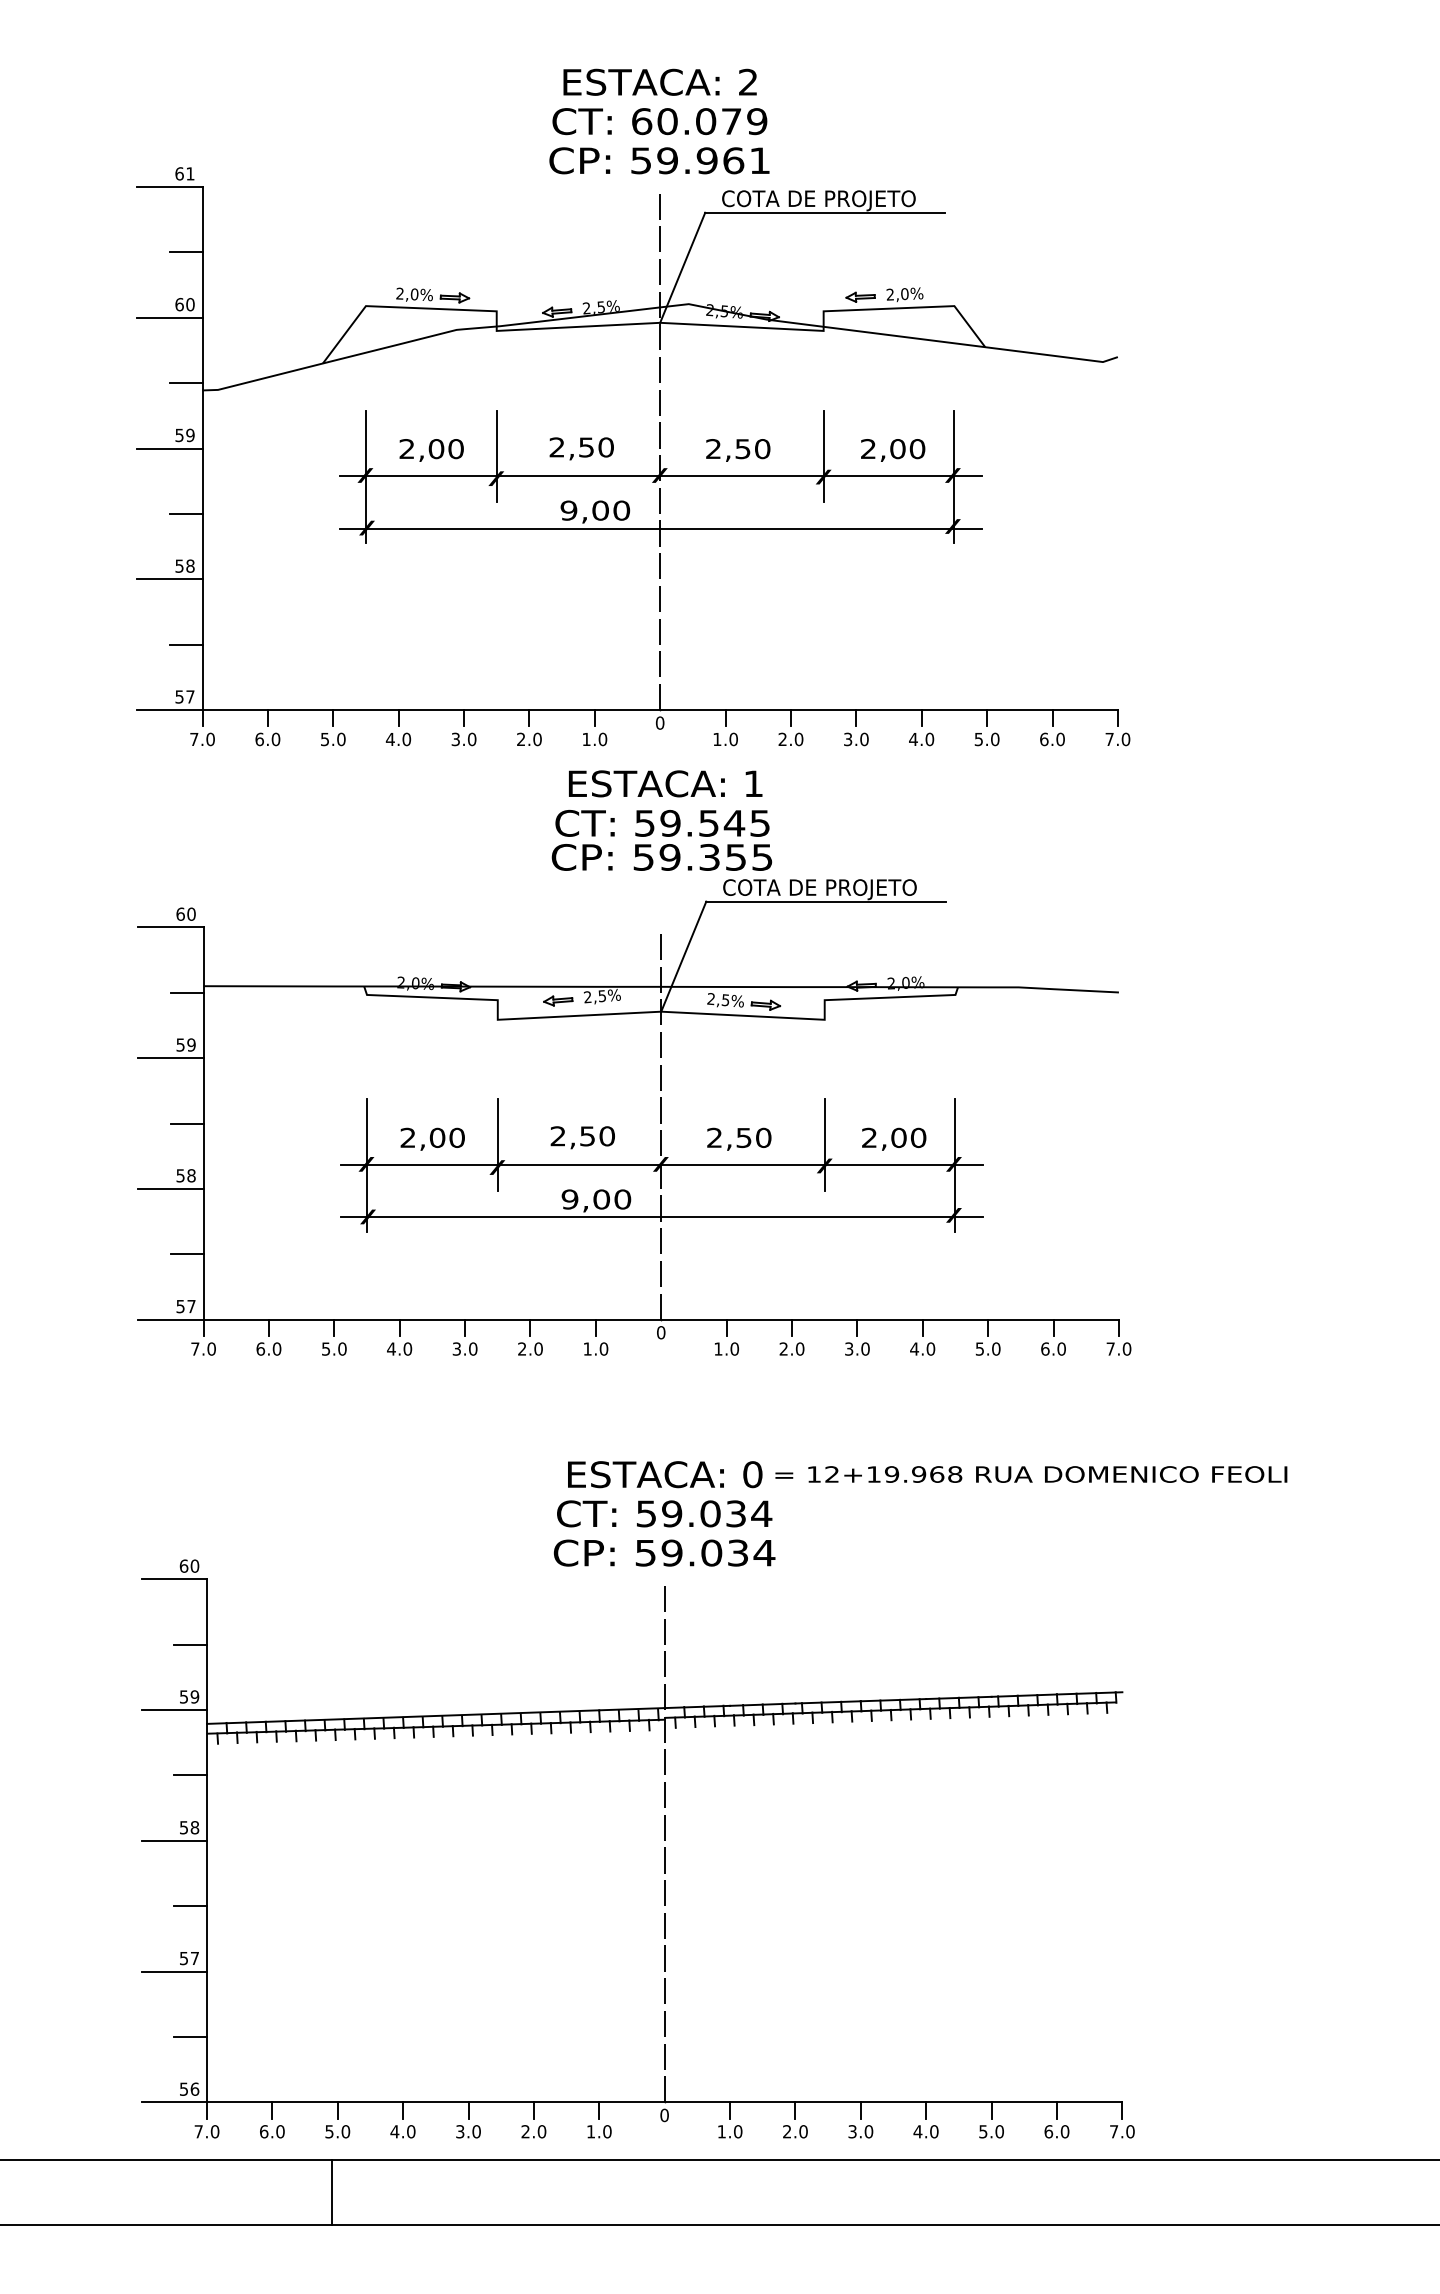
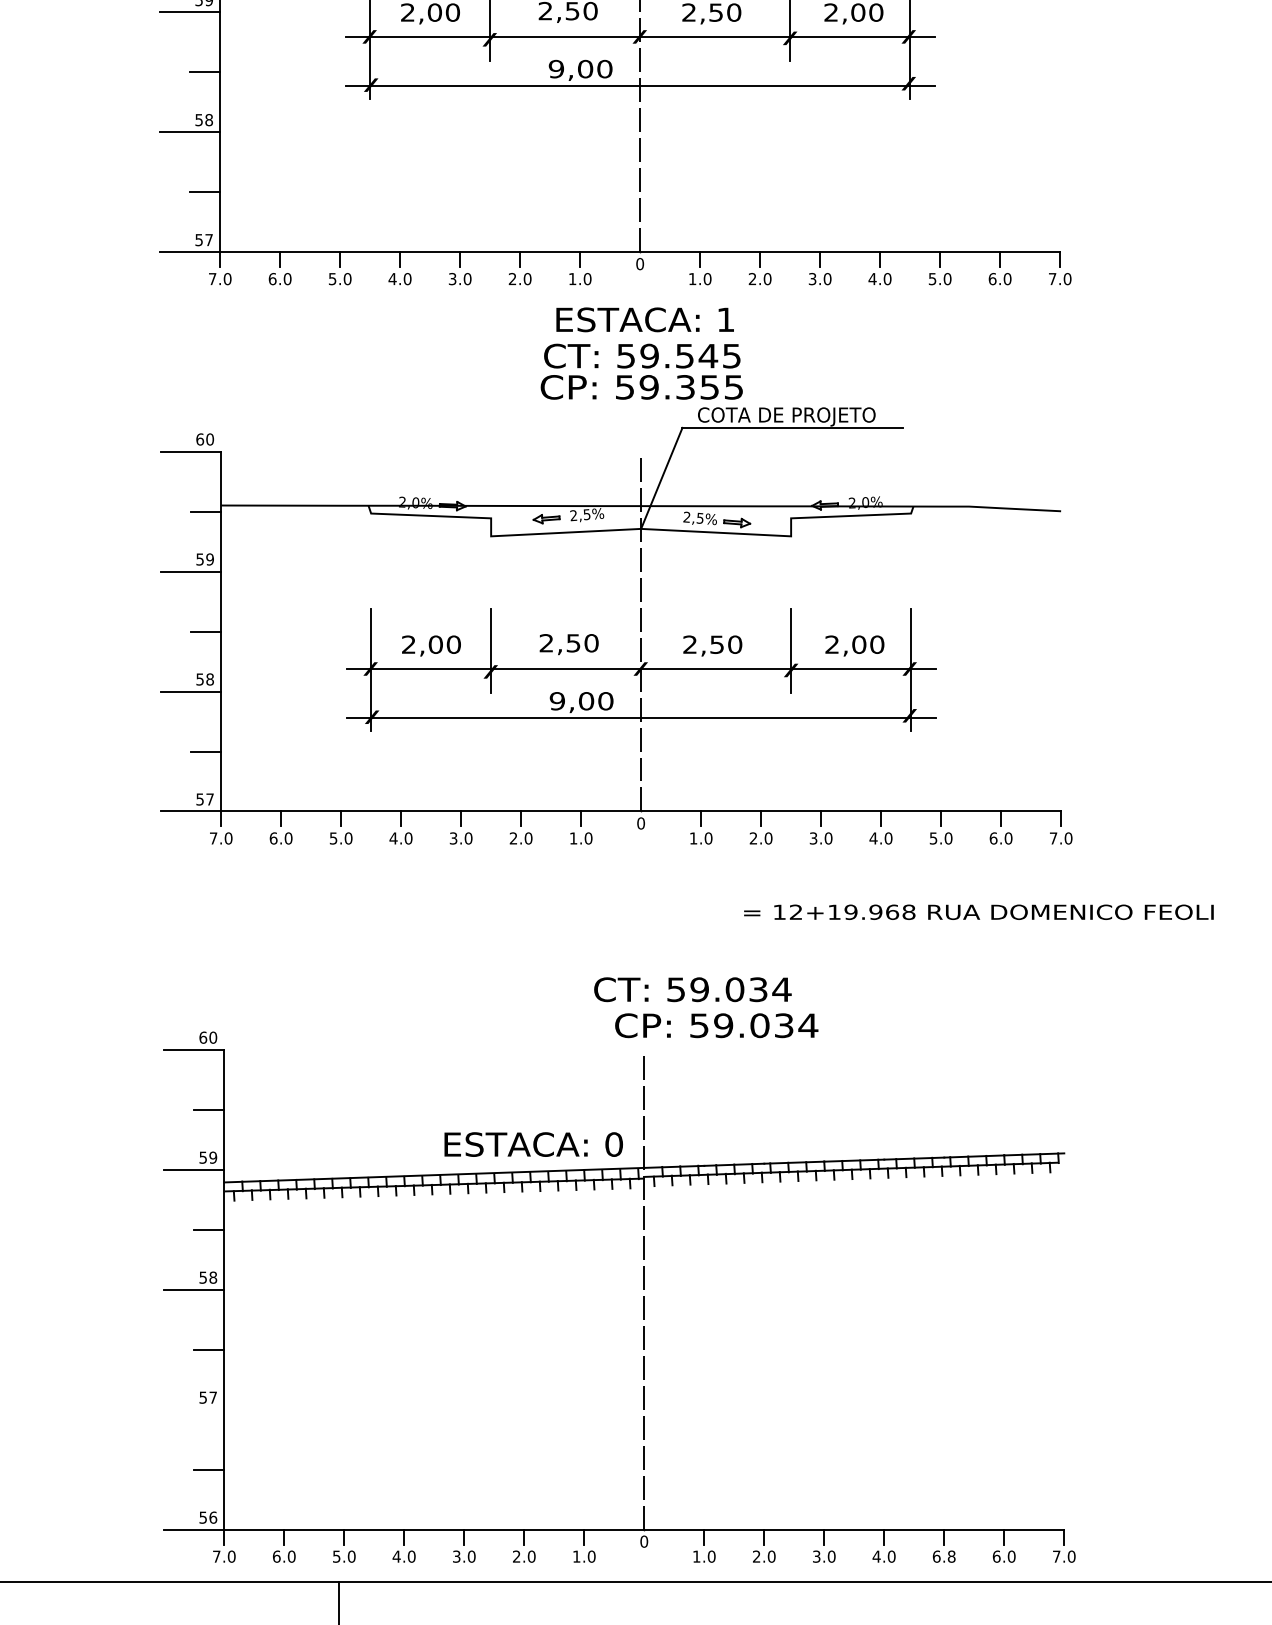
text: (665, 1474) -> (534, 1144), moved
text: (1031, 1474) -> (979, 912), moved
text: (664, 1513) -> (692, 989), moved
text: (664, 1552) -> (716, 1025), moved
line: (174, 1971) -> (194, 1409), removed
text: (991, 2131) -> (944, 1556), 5.0 -> 6.8

